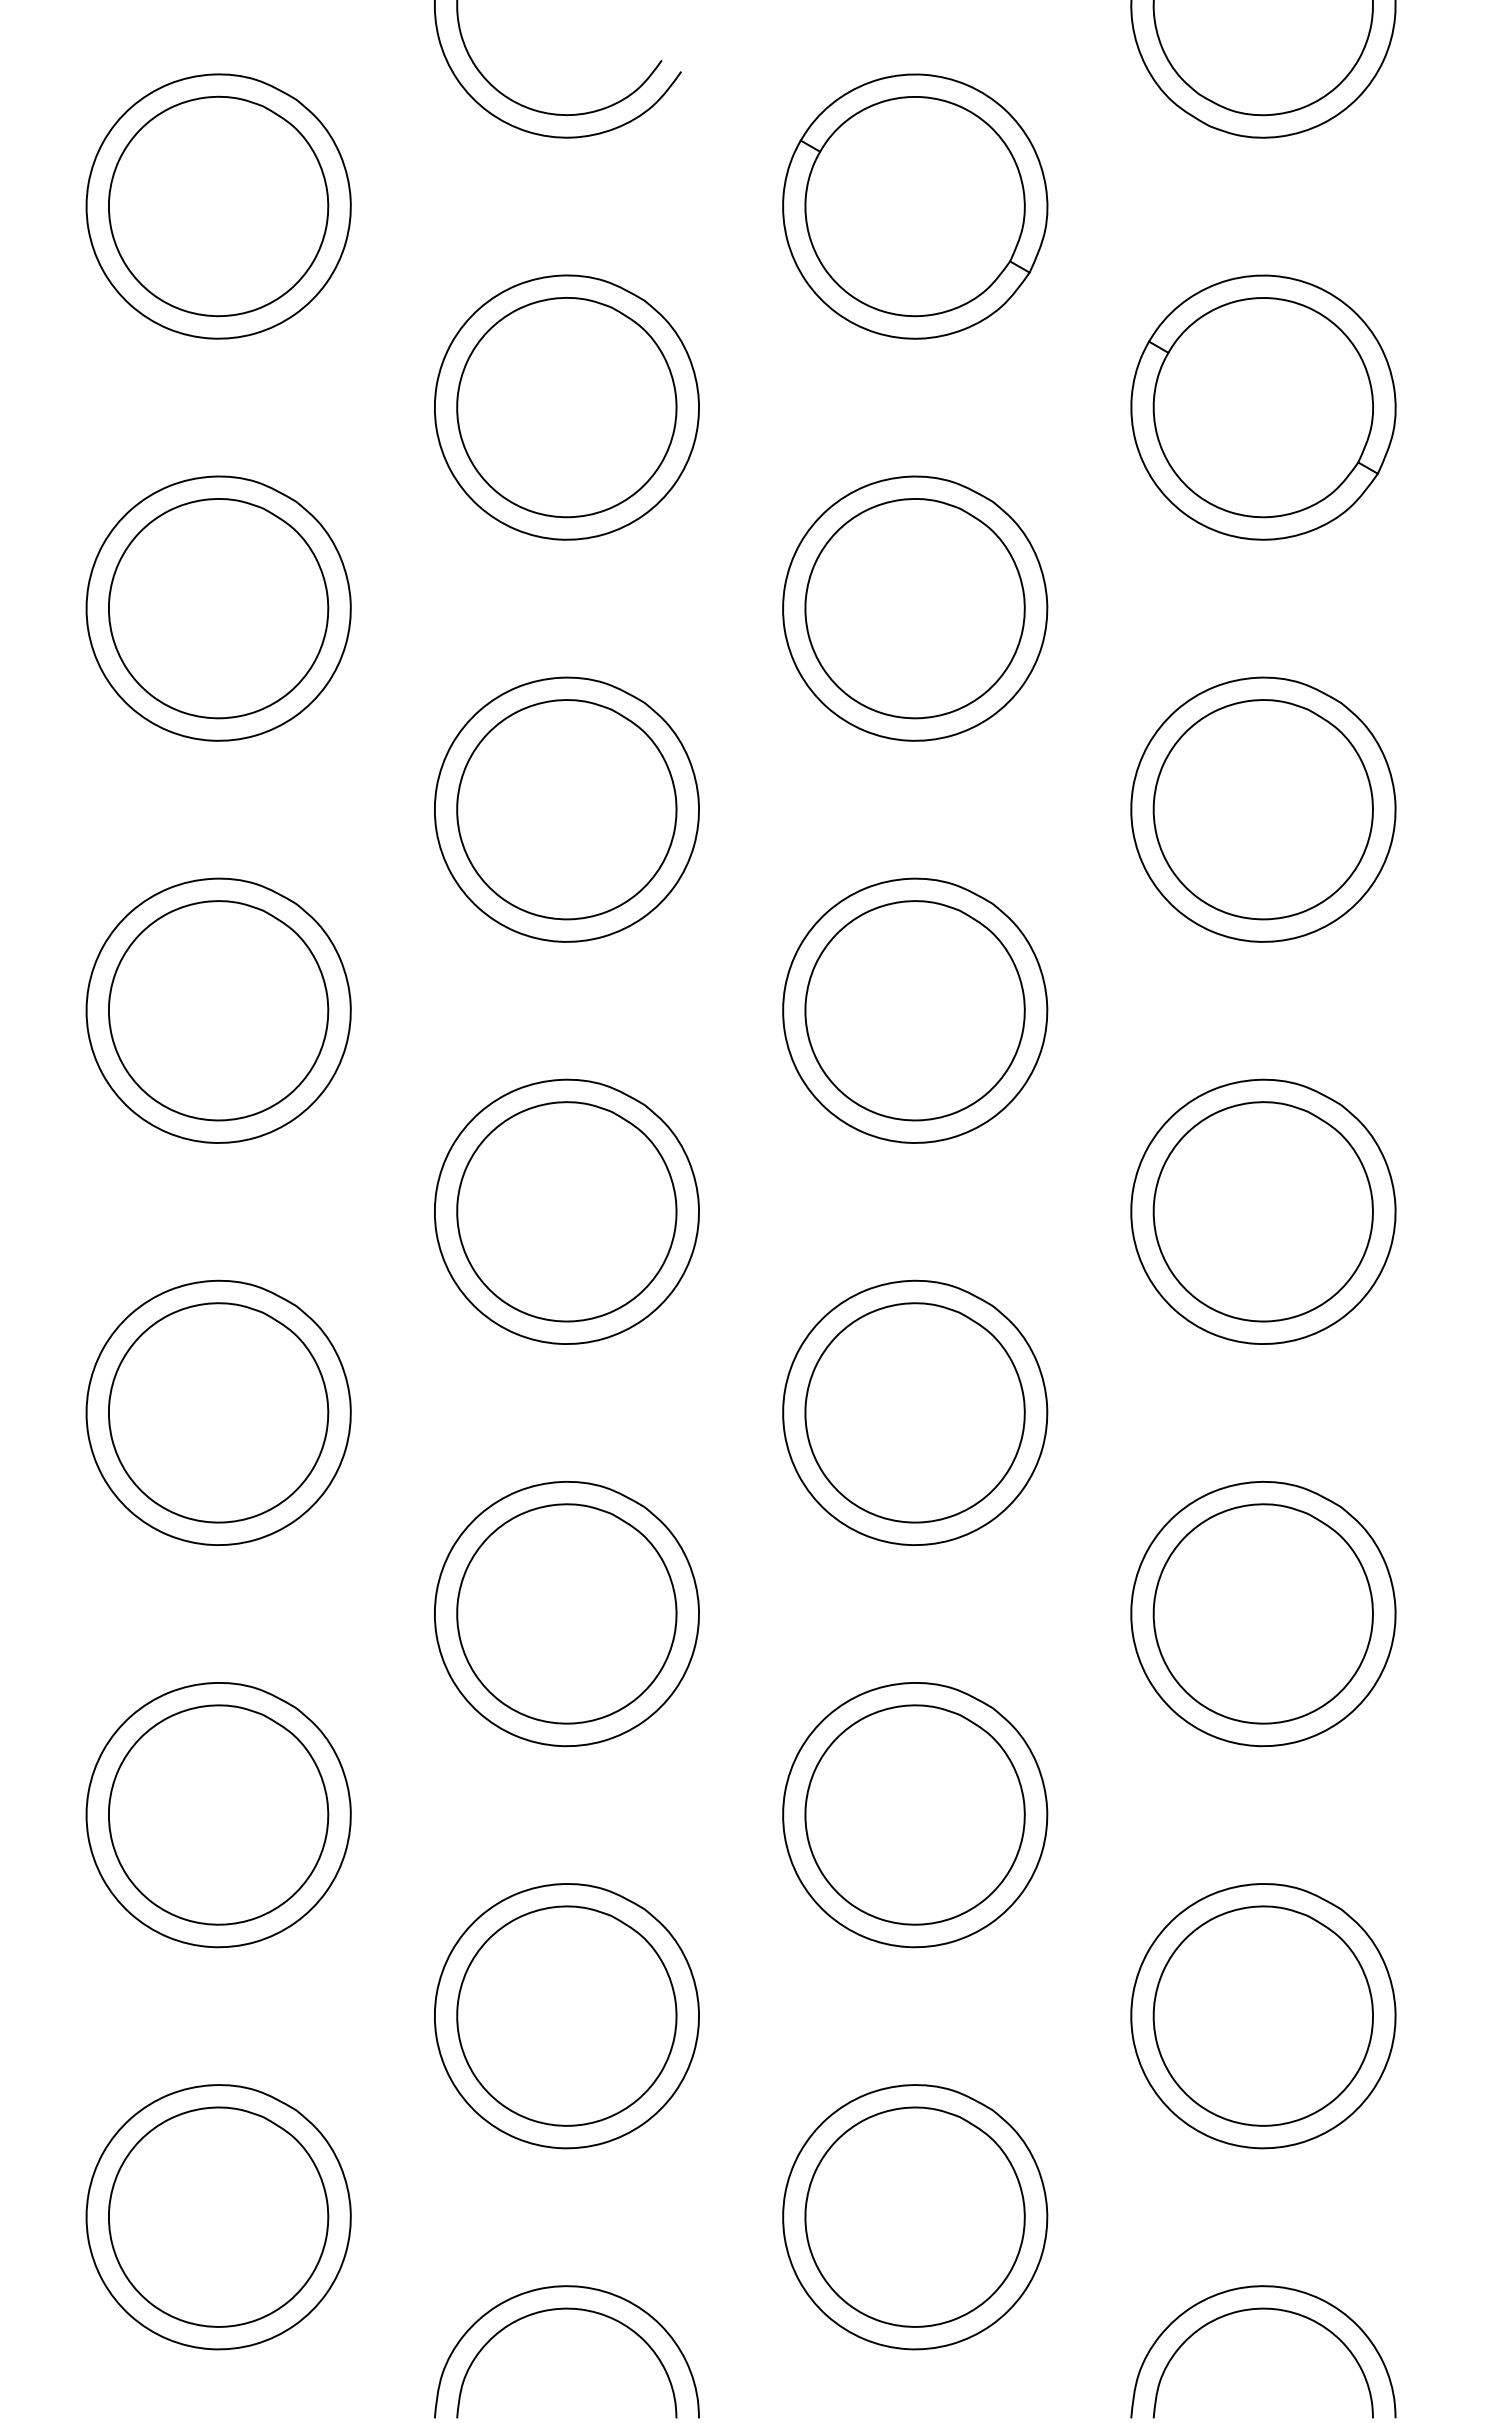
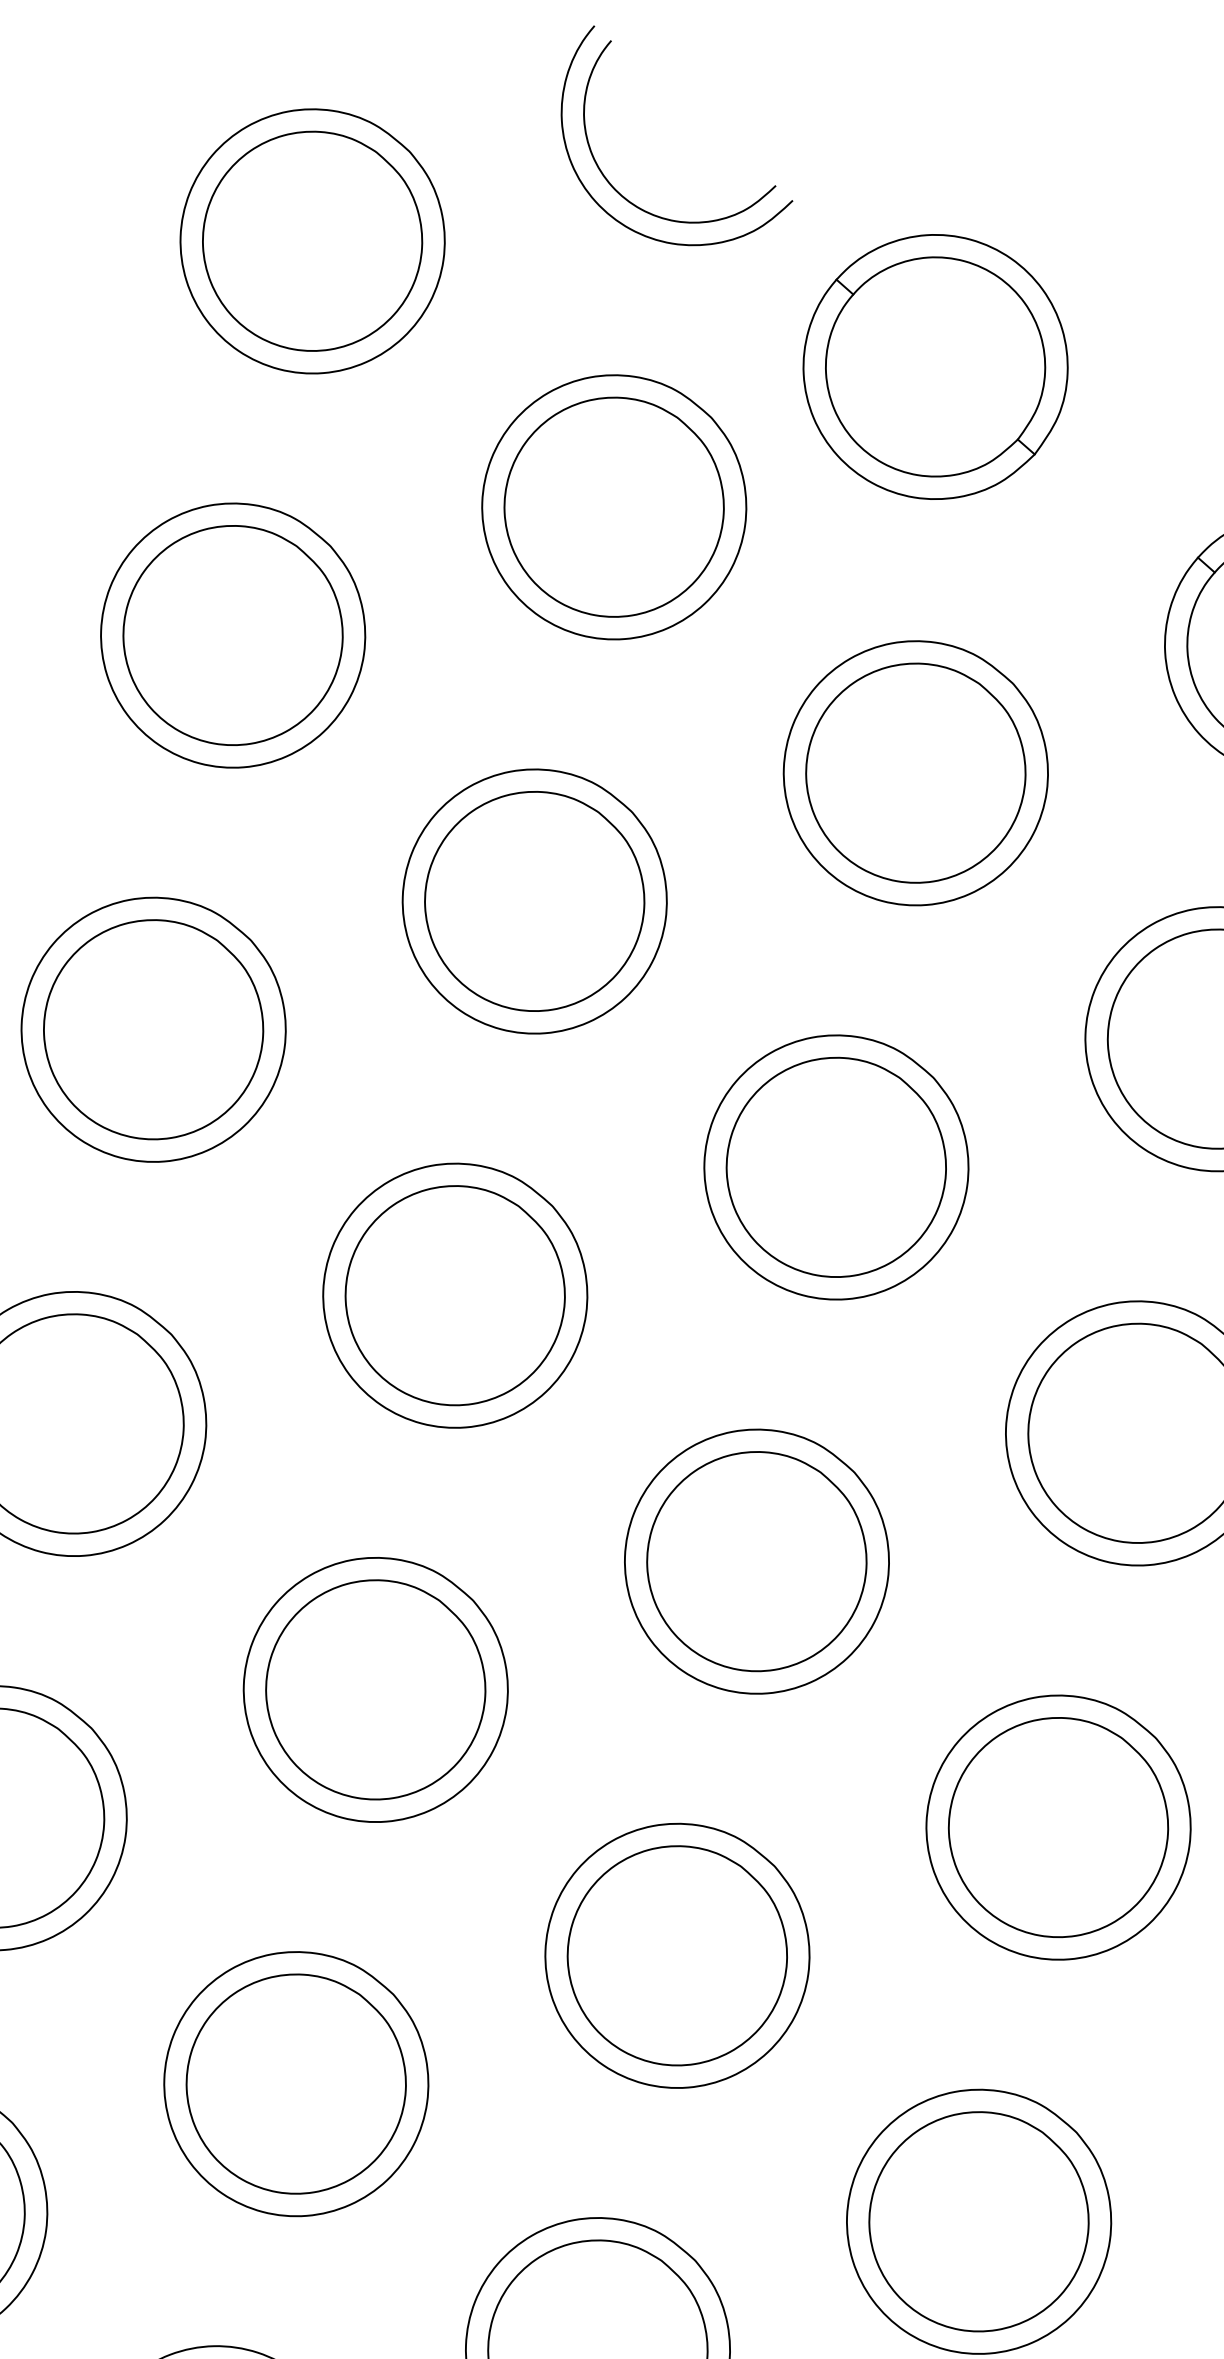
part: (915, 206) -> (935, 367), moved

